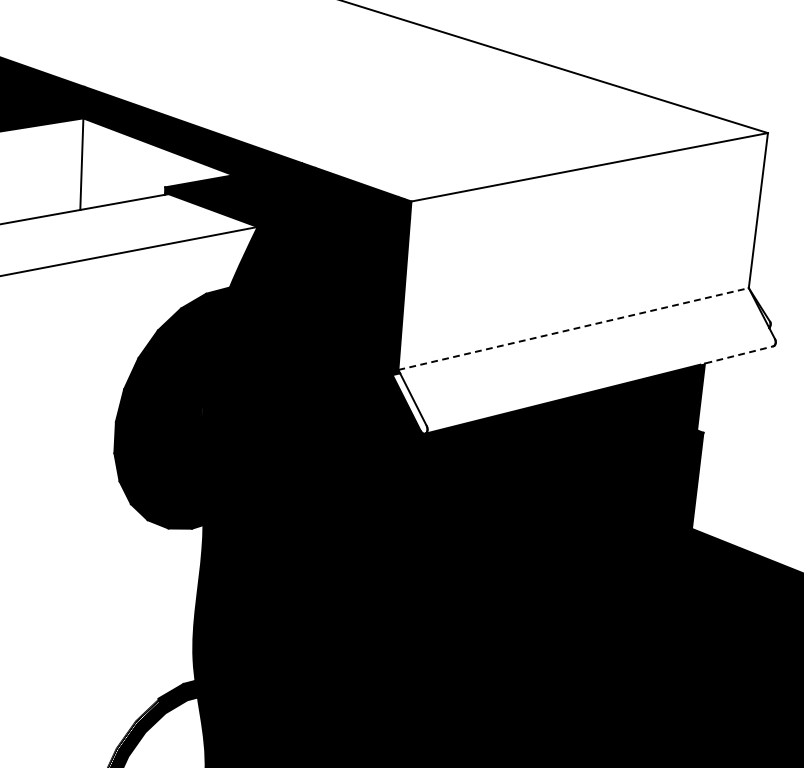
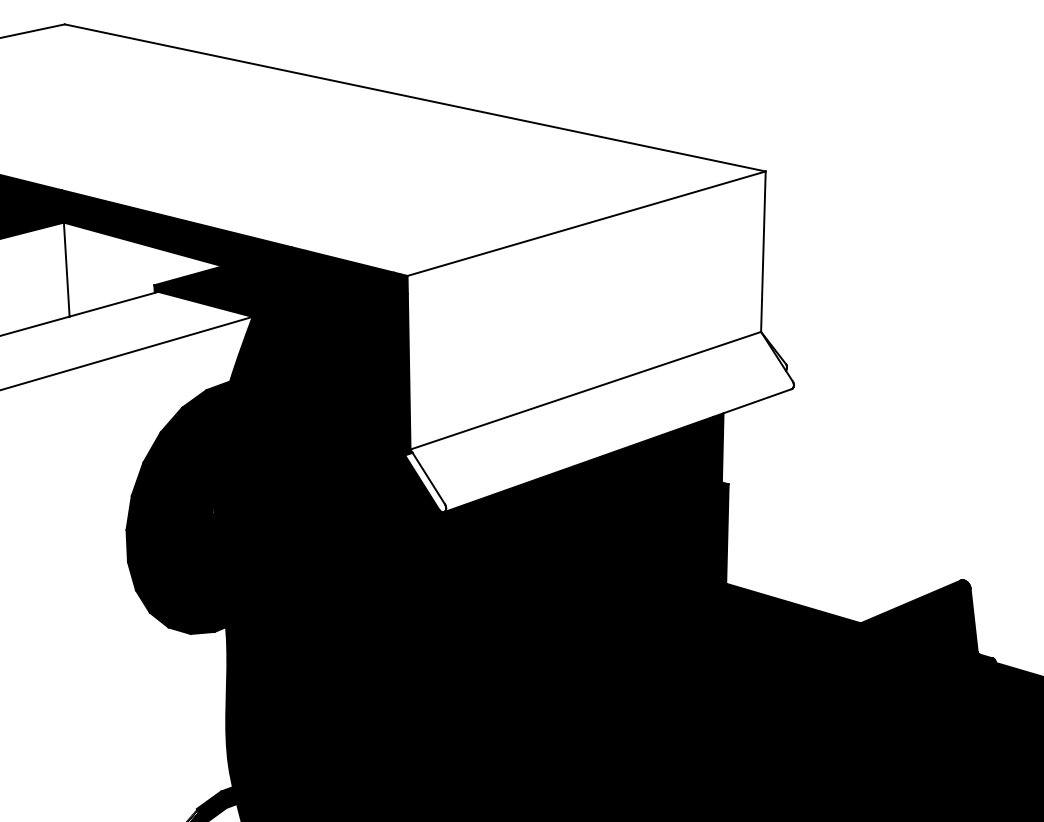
line: (573, 328) -> (585, 390), dashed -> solid
line: (733, 356) -> (752, 403), dashed -> solid

